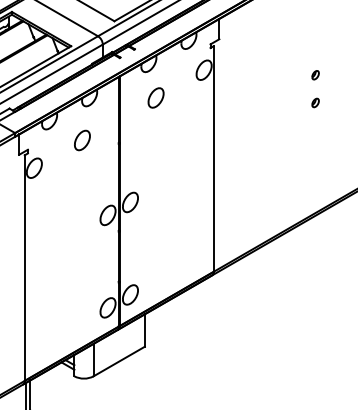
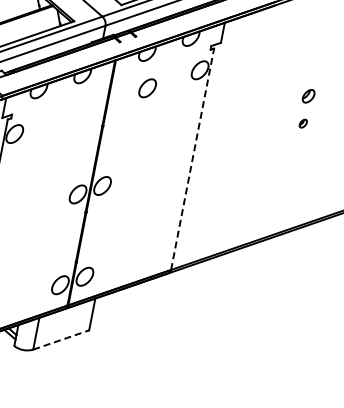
part: (315, 75) -> (308, 96), size x1.6
part: (82, 140) -> (67, 116), removed
line: (213, 159) -> (192, 159), solid -> dashed
line: (119, 361) -> (61, 340), solid -> dashed

